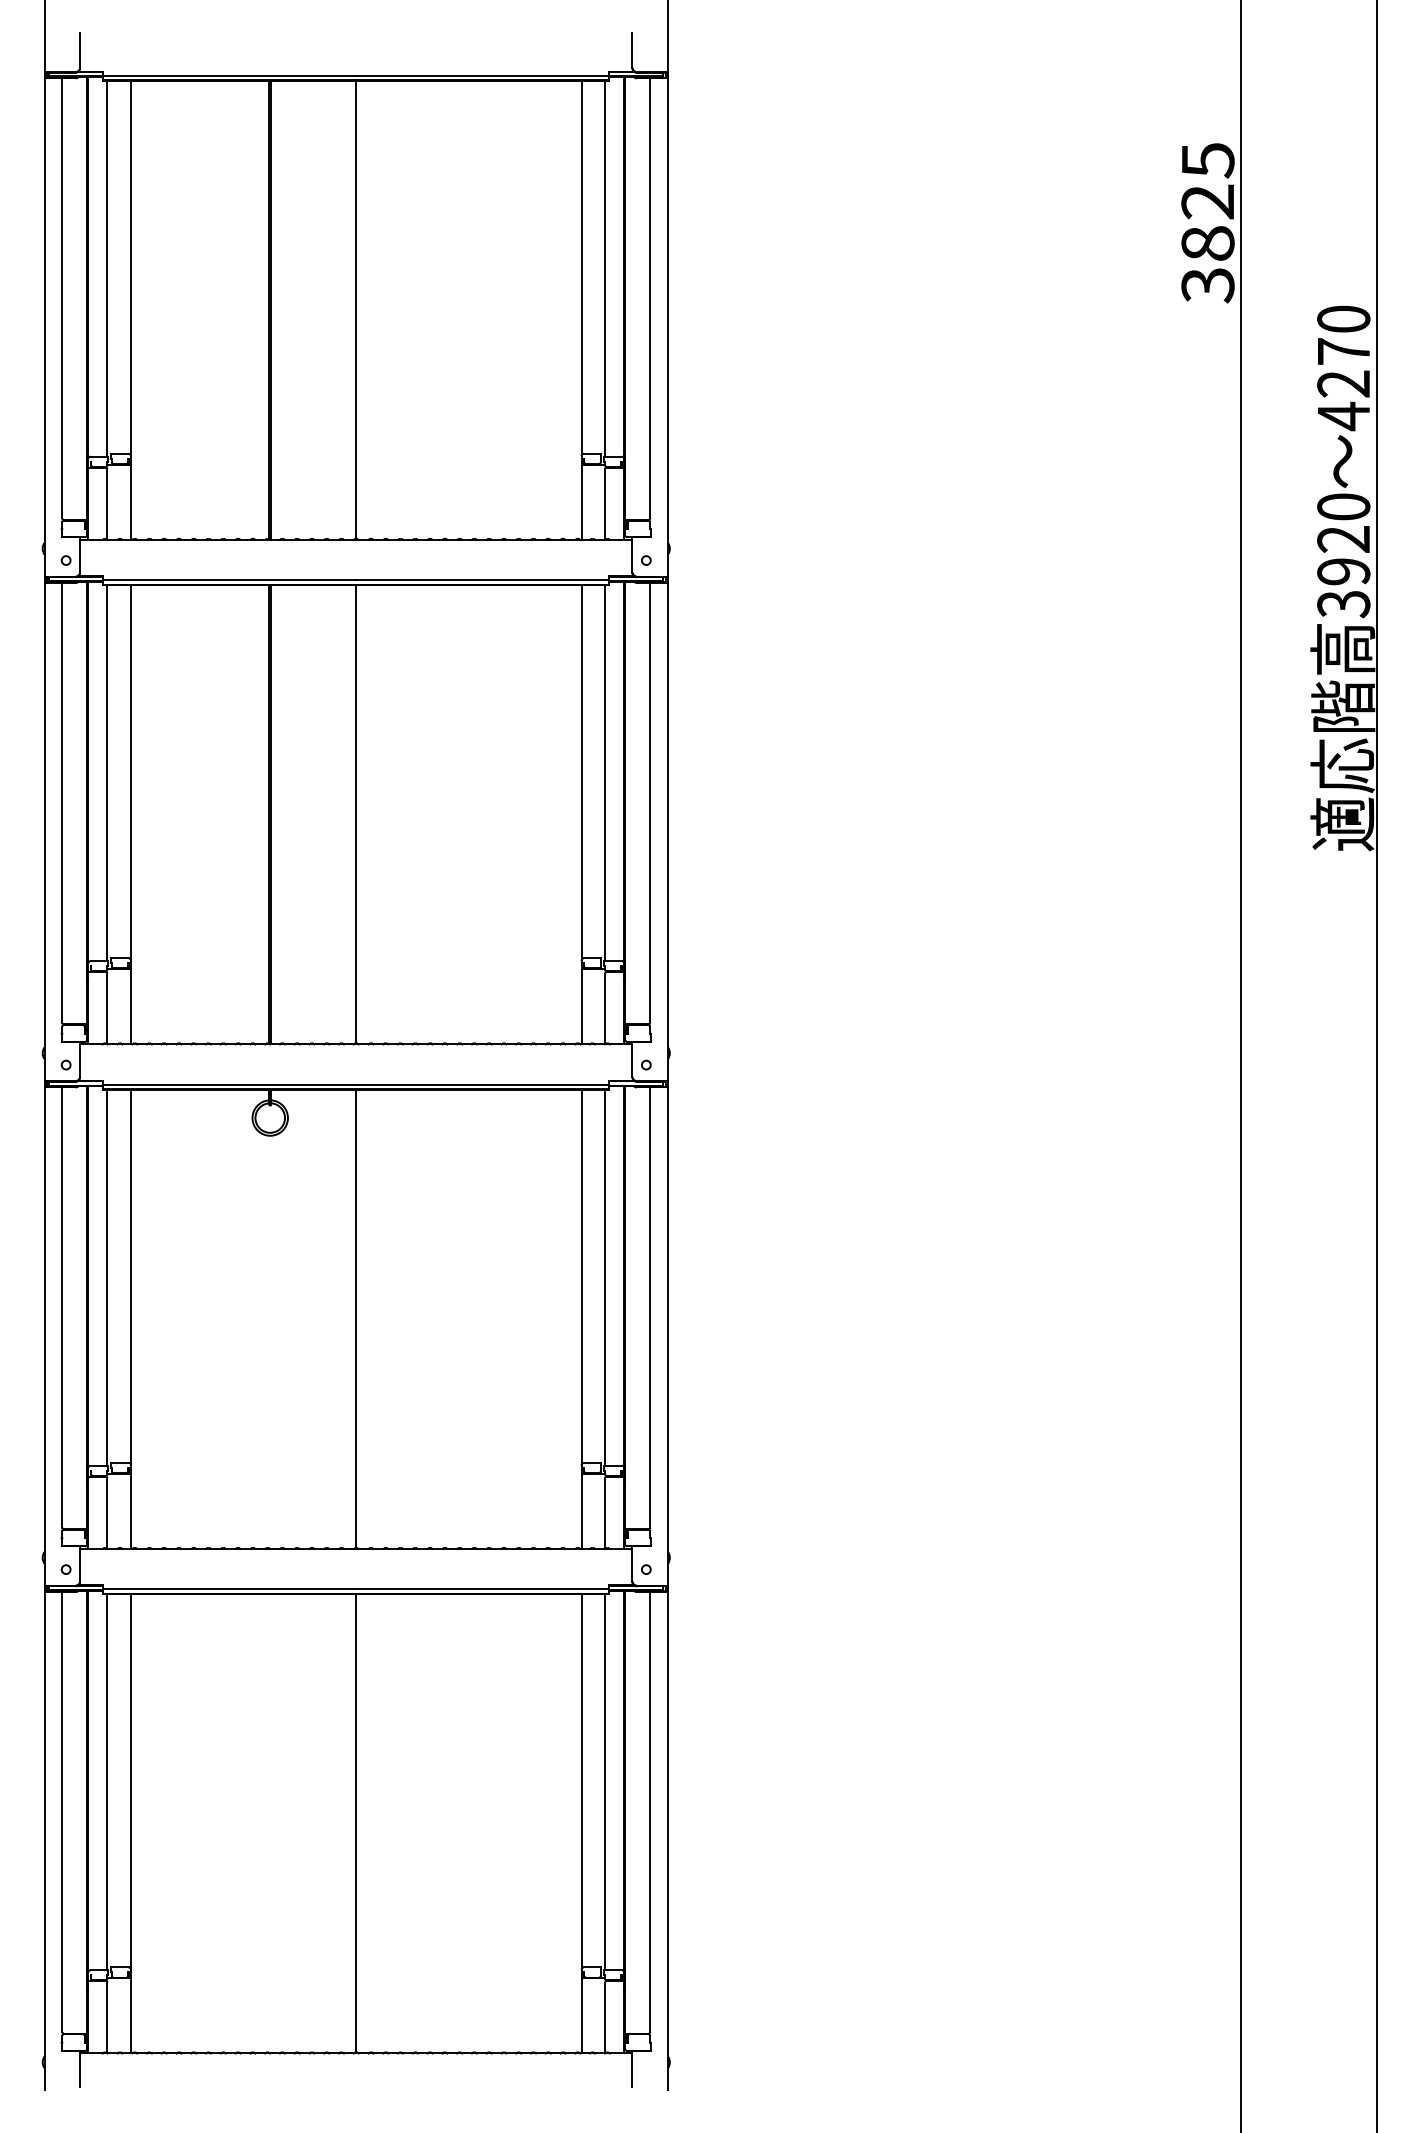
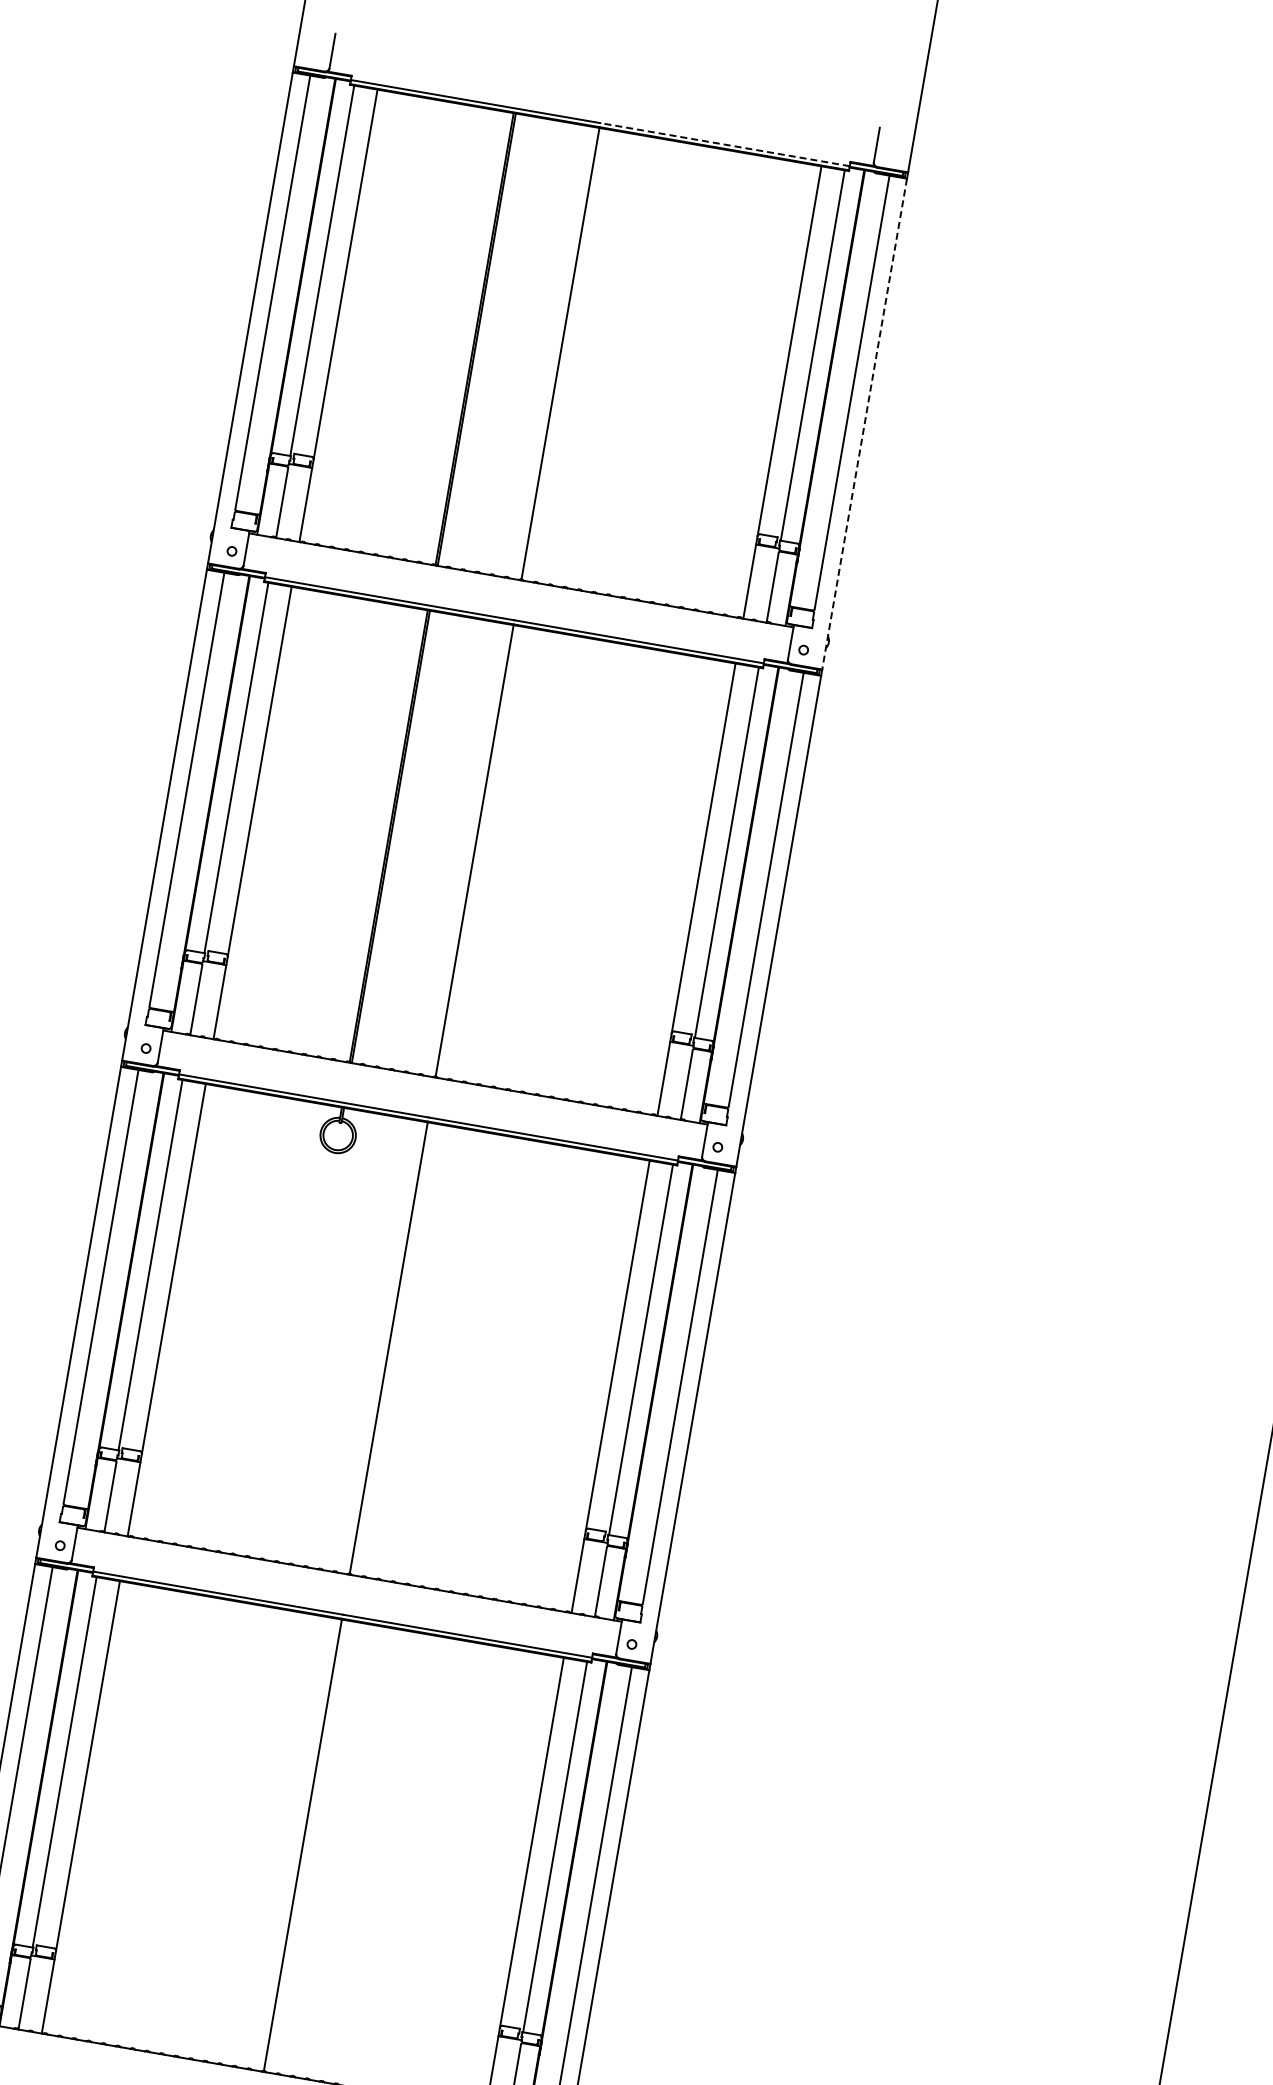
line: (482, 75) -> (724, 144), solid -> dashed
line: (667, 327) -> (864, 424), solid -> dashed

